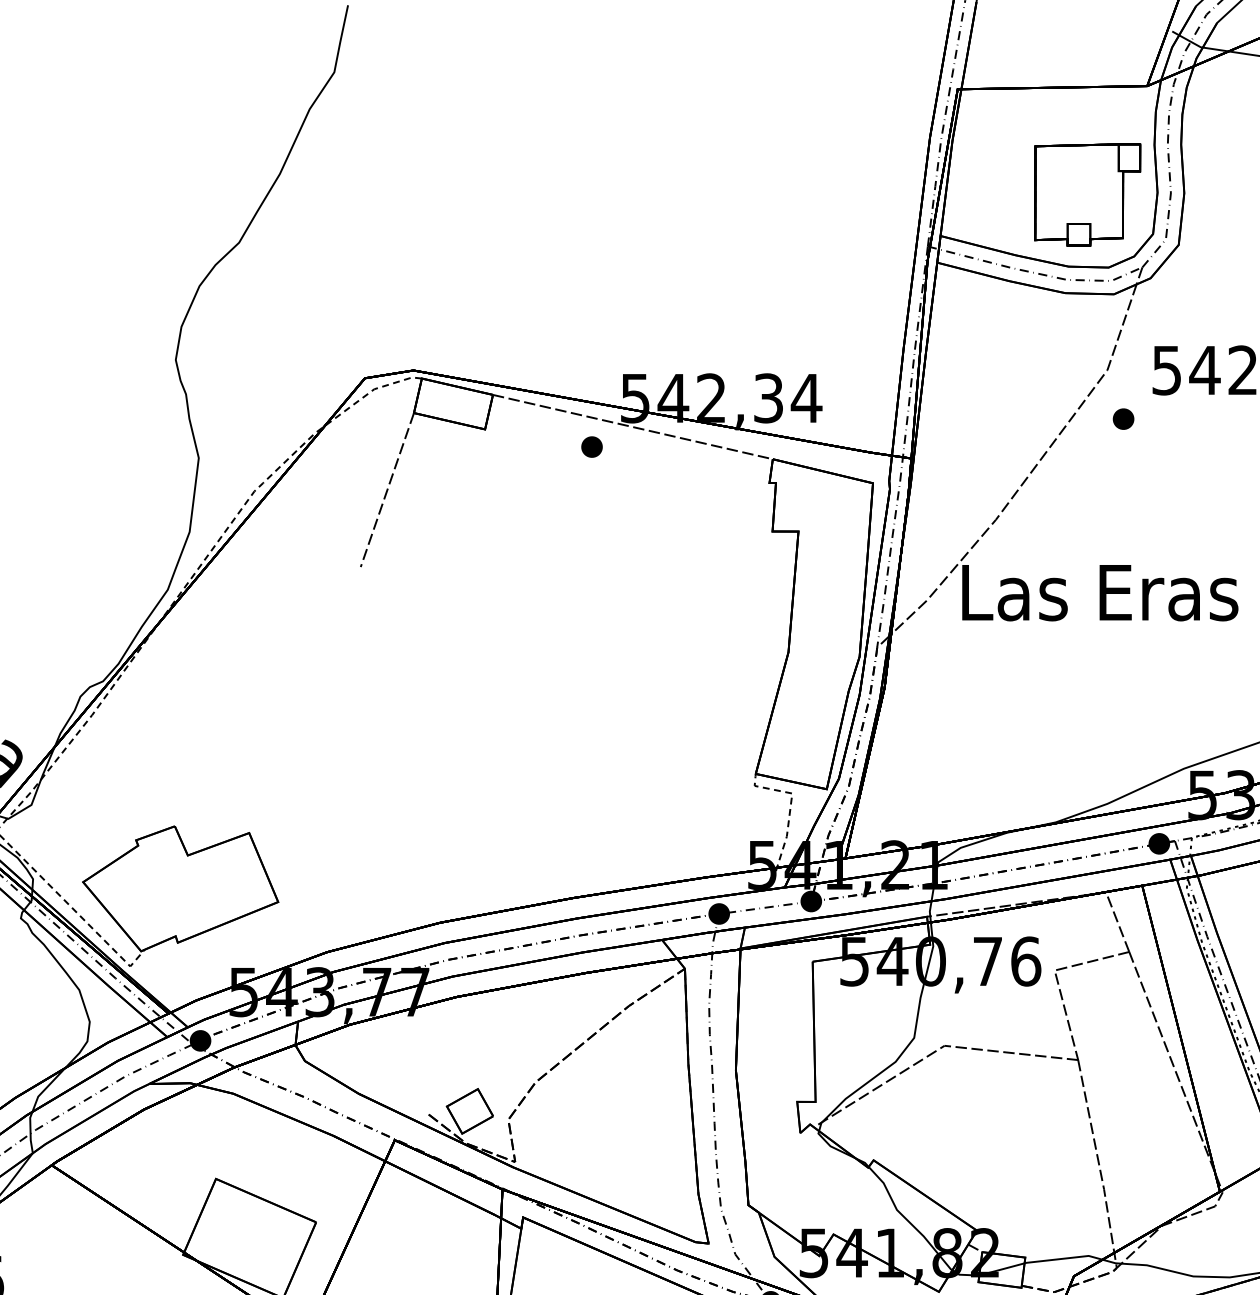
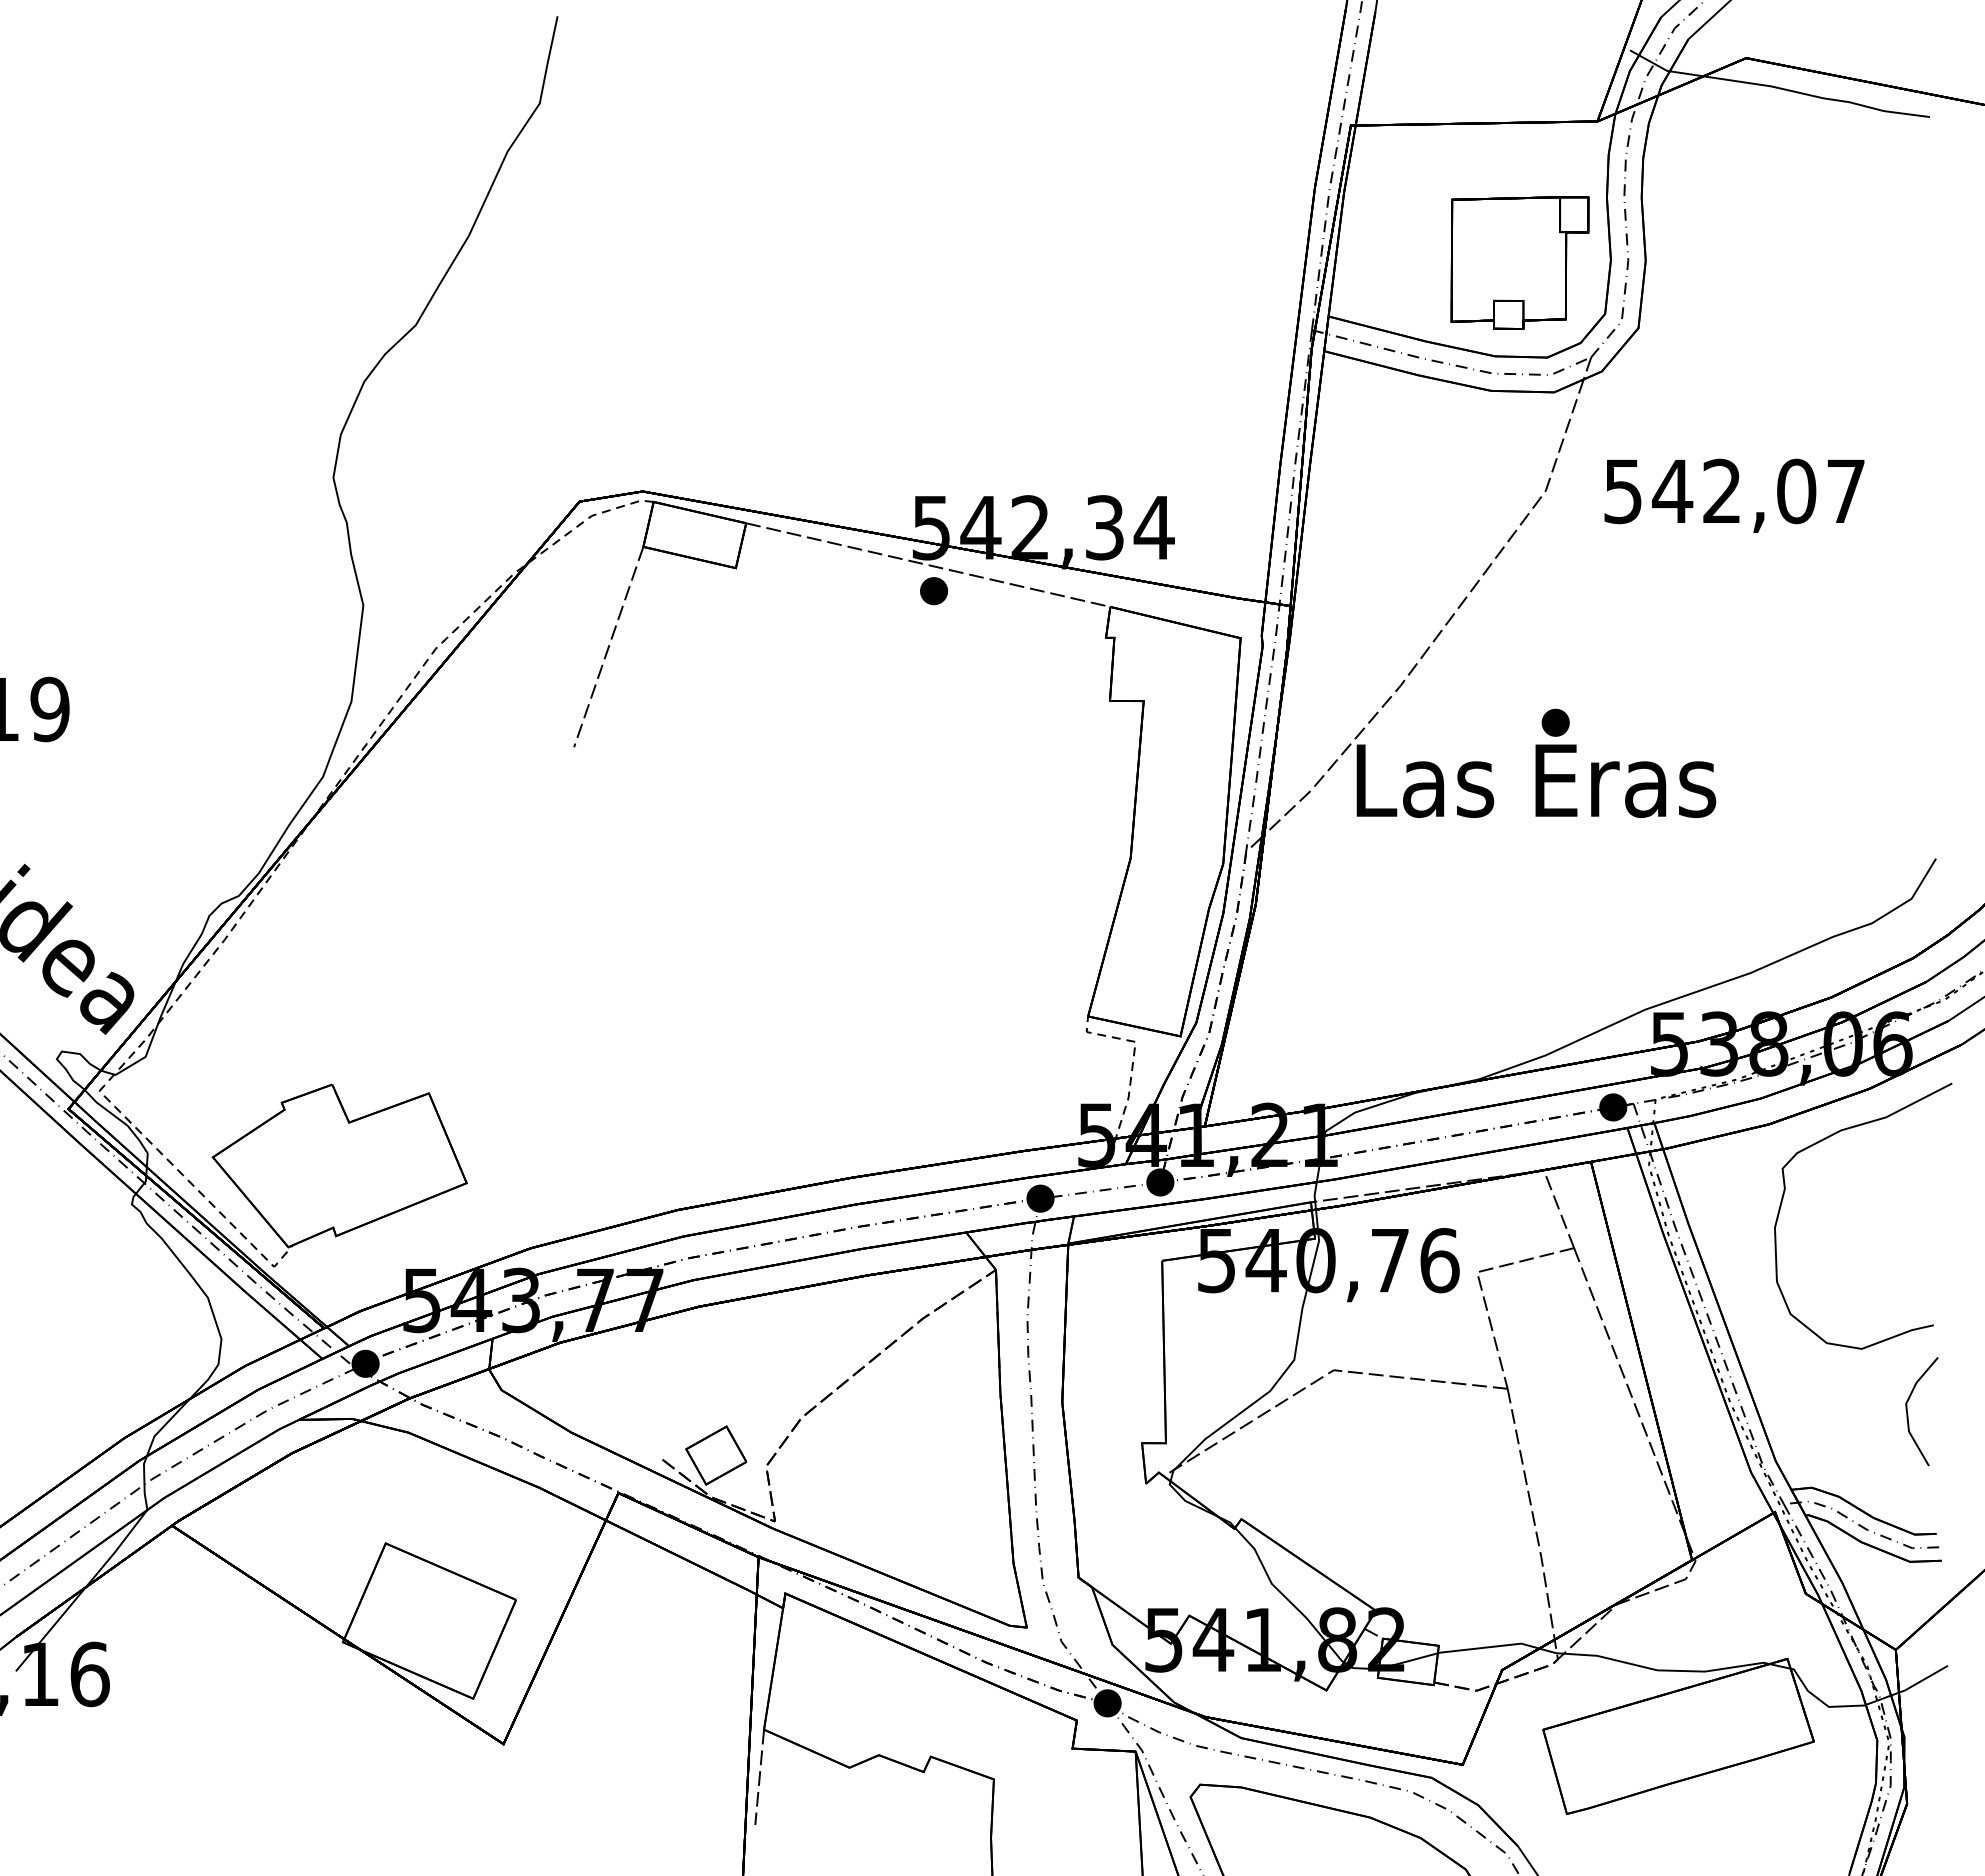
part: (1123, 418) -> (1555, 722), moved
part: (591, 447) -> (933, 591), moved

